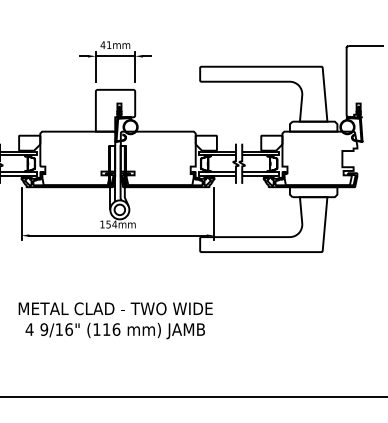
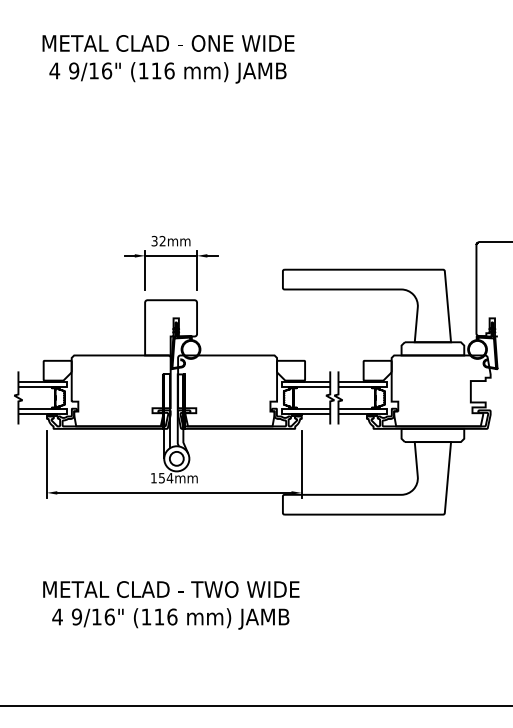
text: (106, 44) -> (158, 240), 41mm -> 32mm

